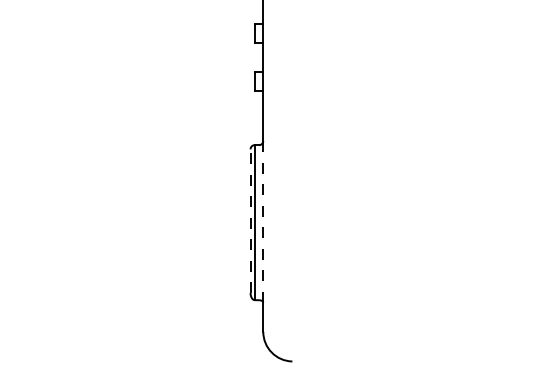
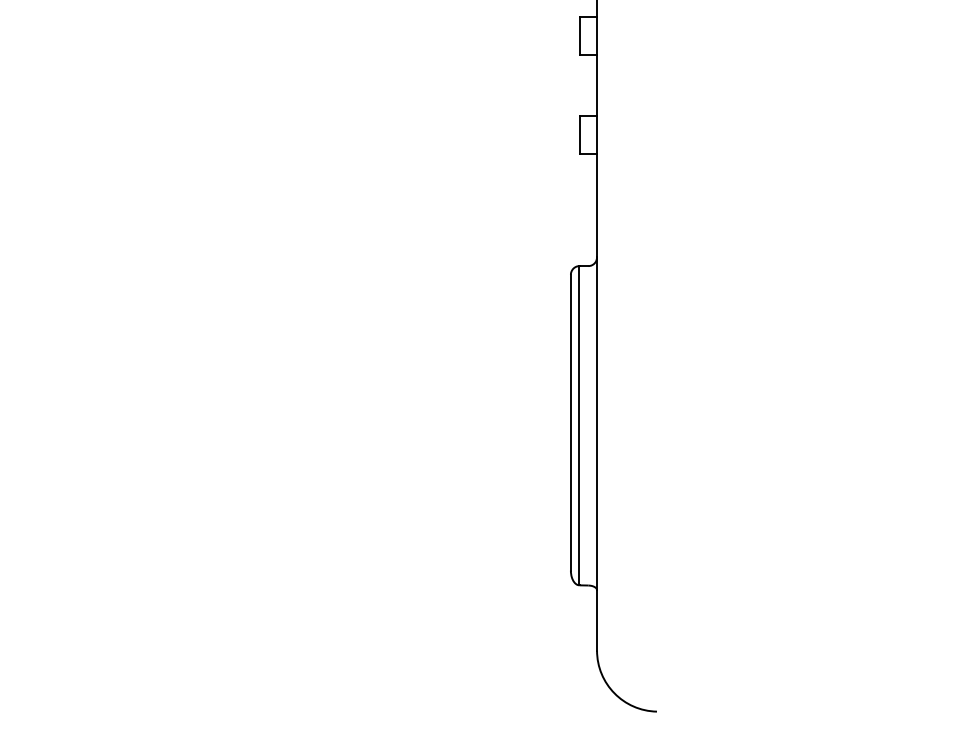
line: (250, 221) -> (570, 423), dashed -> solid
line: (263, 221) -> (597, 423), dashed -> solid

